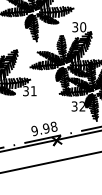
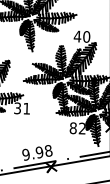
text: (75, 27) -> (77, 36), 30 -> 40
text: (74, 106) -> (73, 128), 32 -> 82

